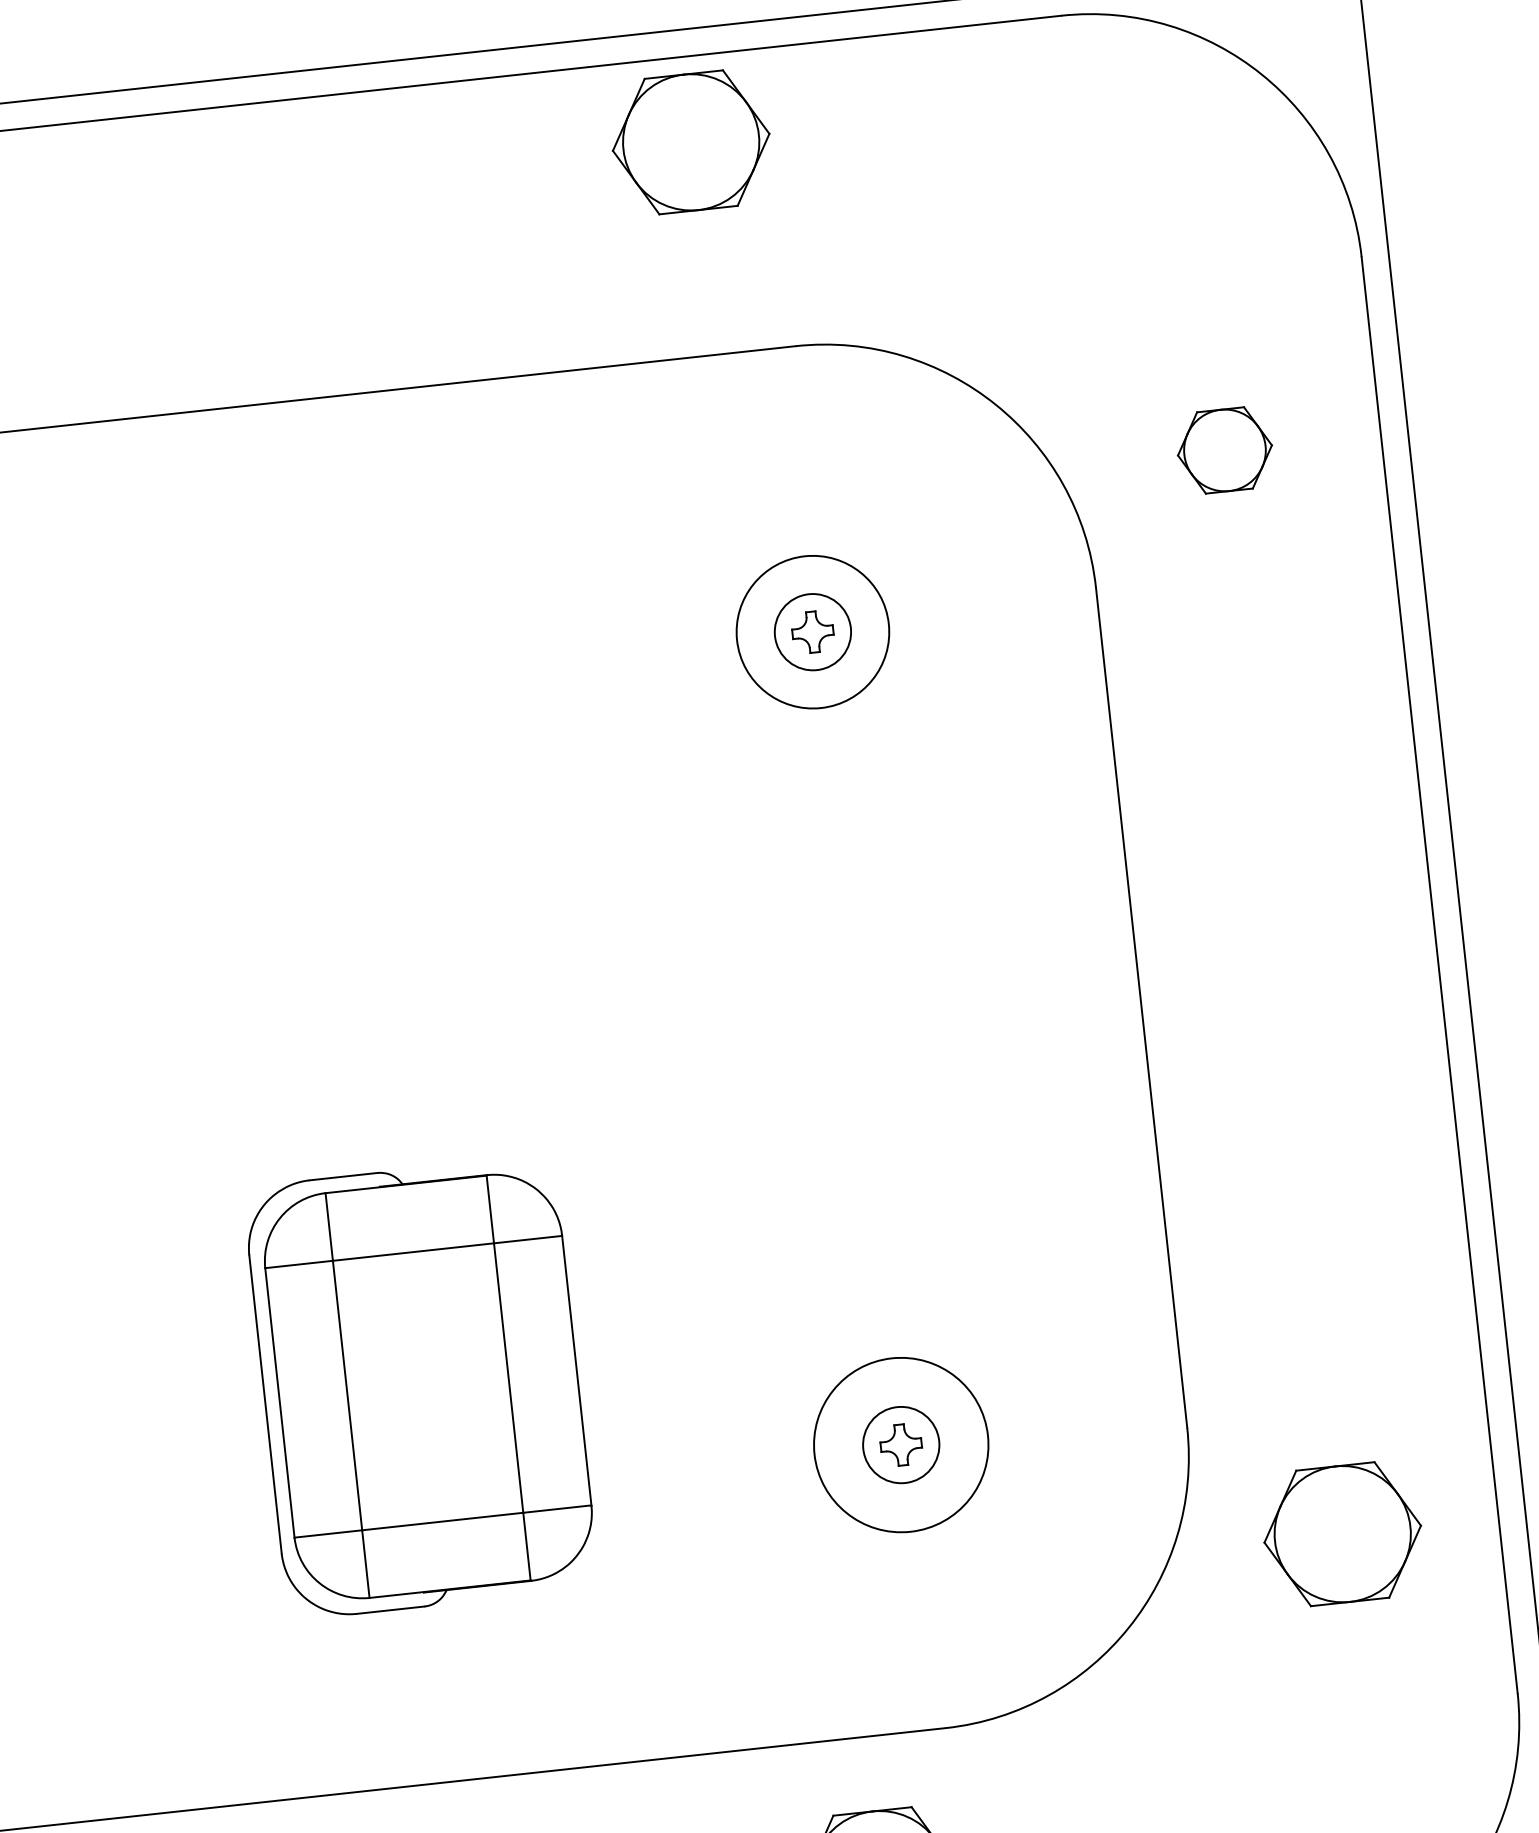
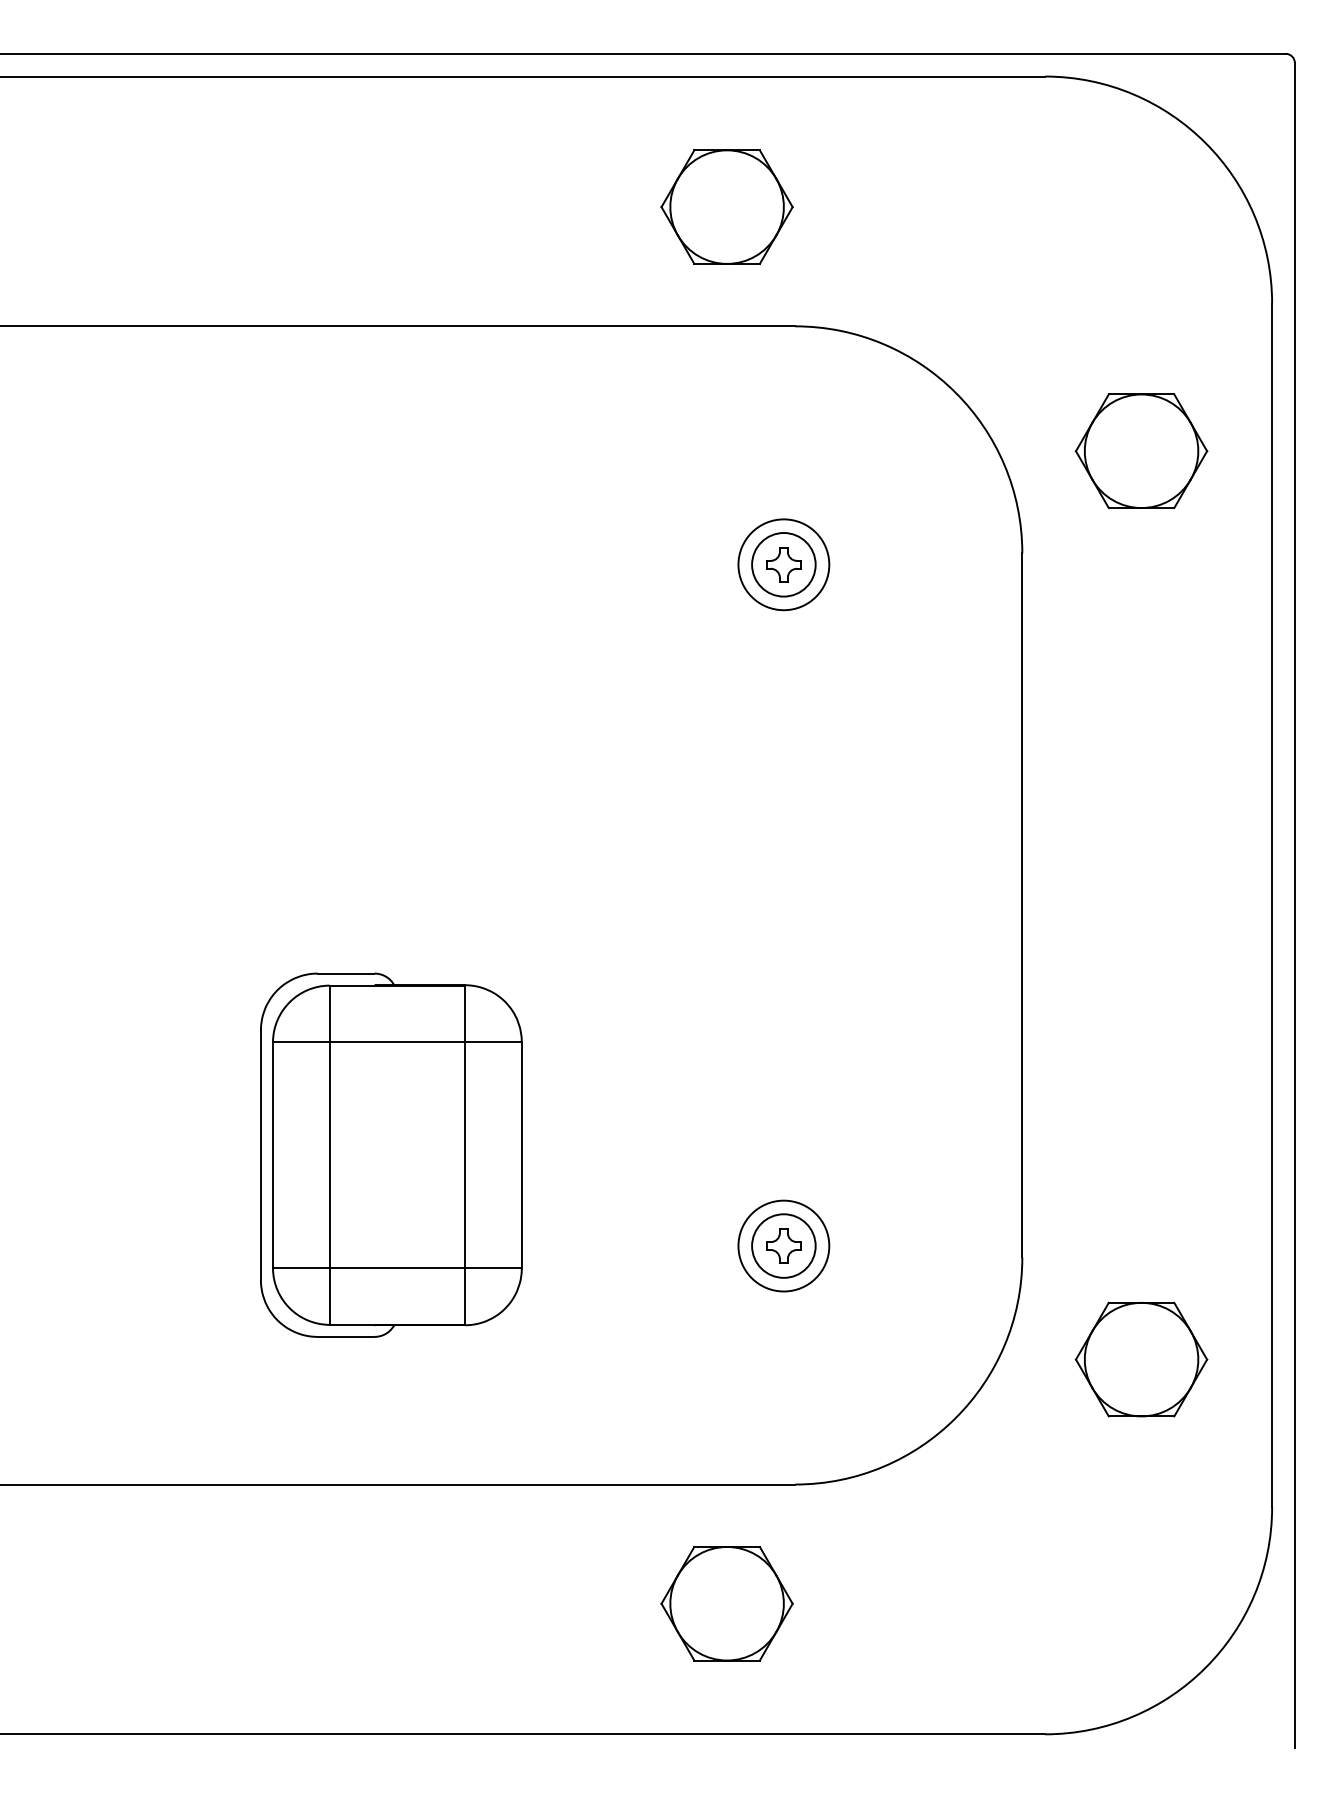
part: (690, 141) -> (726, 206), moved
part: (1224, 450) -> (1141, 451), size x1.67
circle: (812, 631) -> (783, 564), size x0.71
circle: (900, 1444) -> (783, 1245), size x0.62

